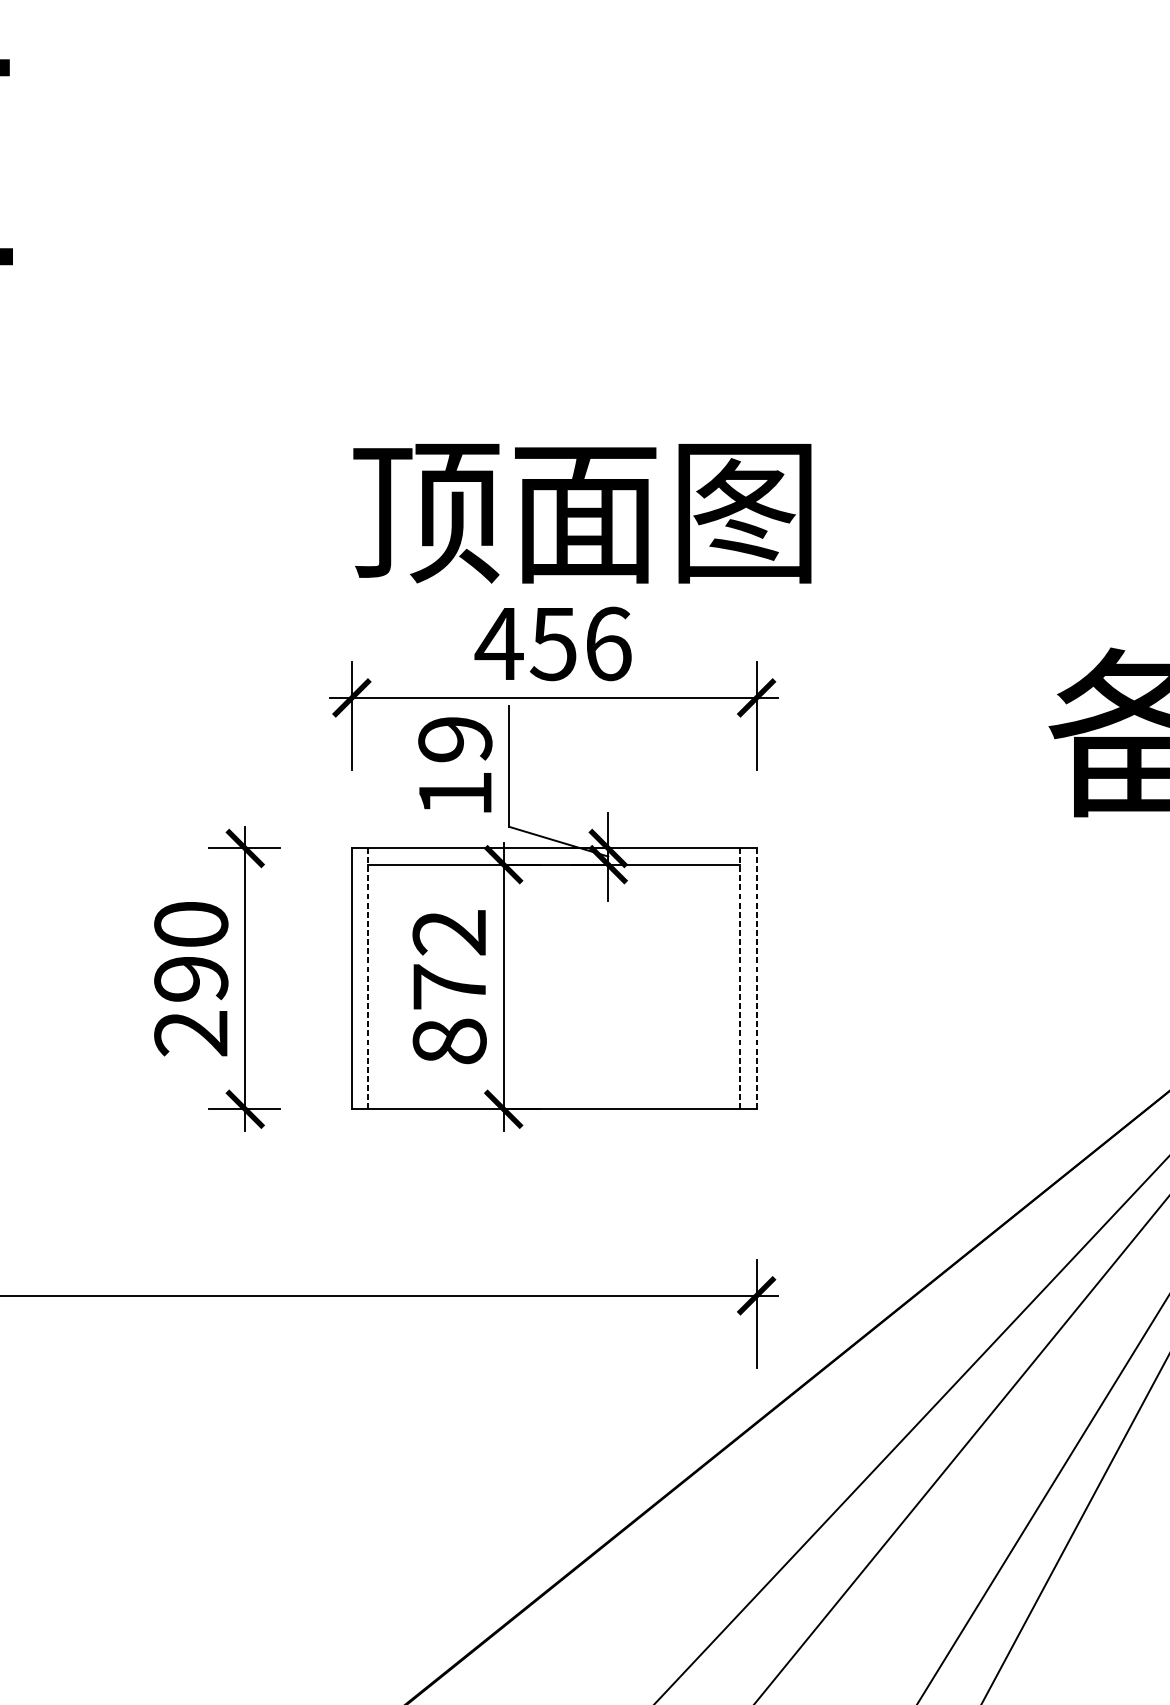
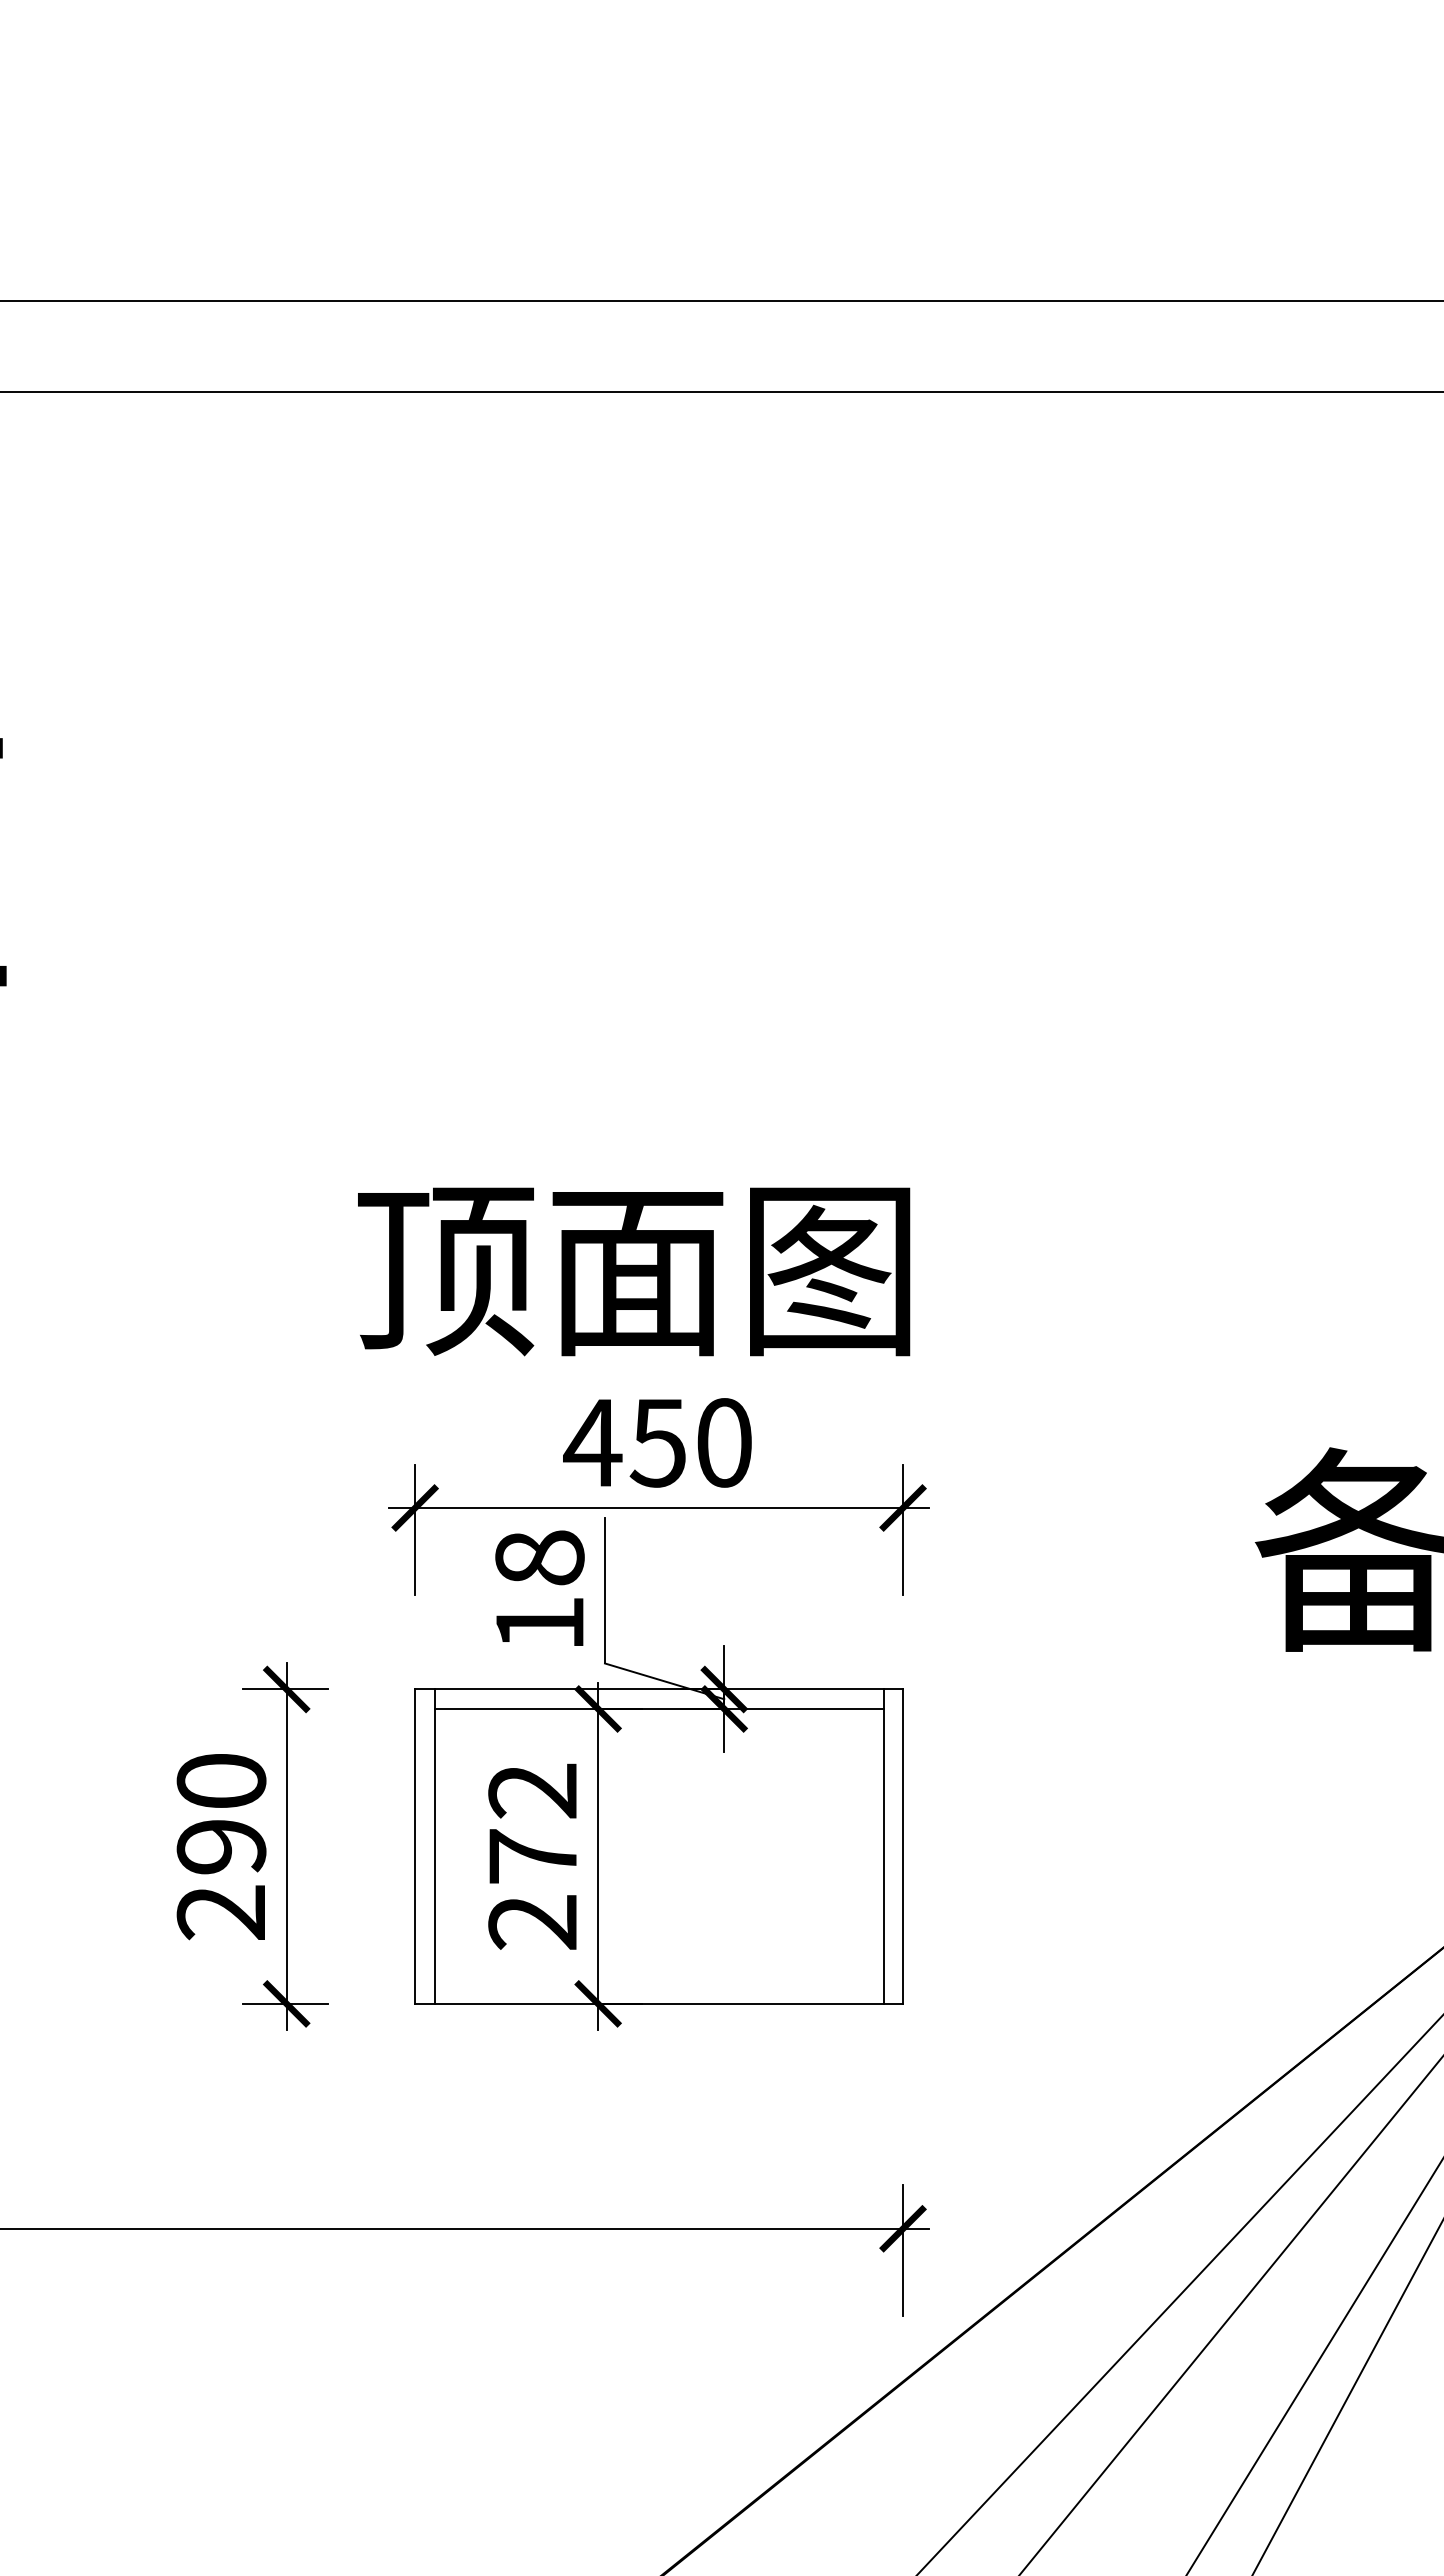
text: (582, 513) -> (634, 1271), moved
text: (608, 643) -> (724, 1442), 456 -> 450
text: (455, 738) -> (539, 1557), 19 -> 18
line: (367, 978) -> (434, 1846), dashed -> solid
line: (740, 978) -> (883, 1846), dashed -> solid
line: (756, 978) -> (903, 1846), dashed -> solid
text: (449, 1040) -> (532, 1921), 872 -> 272

